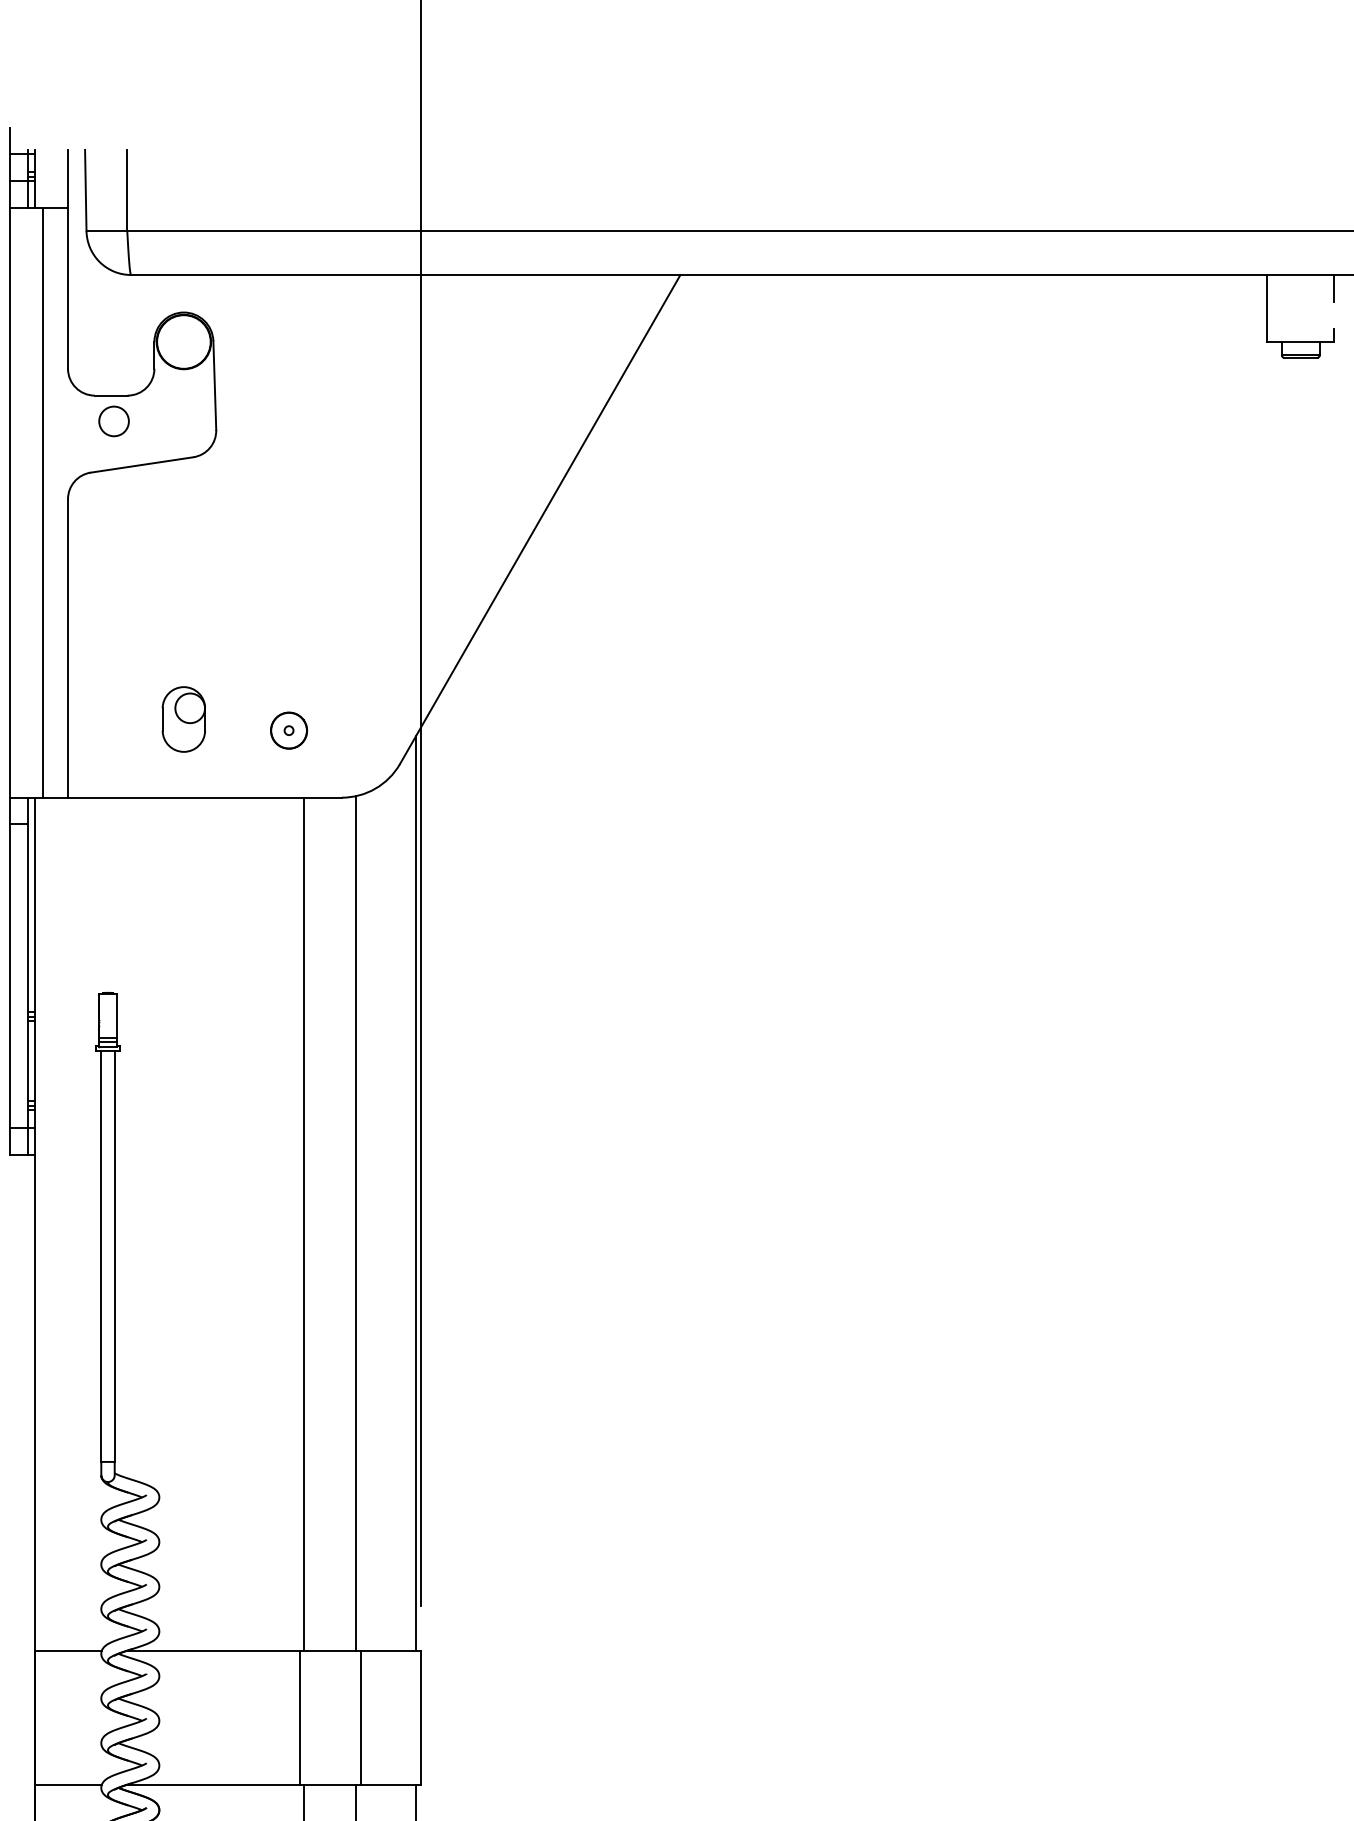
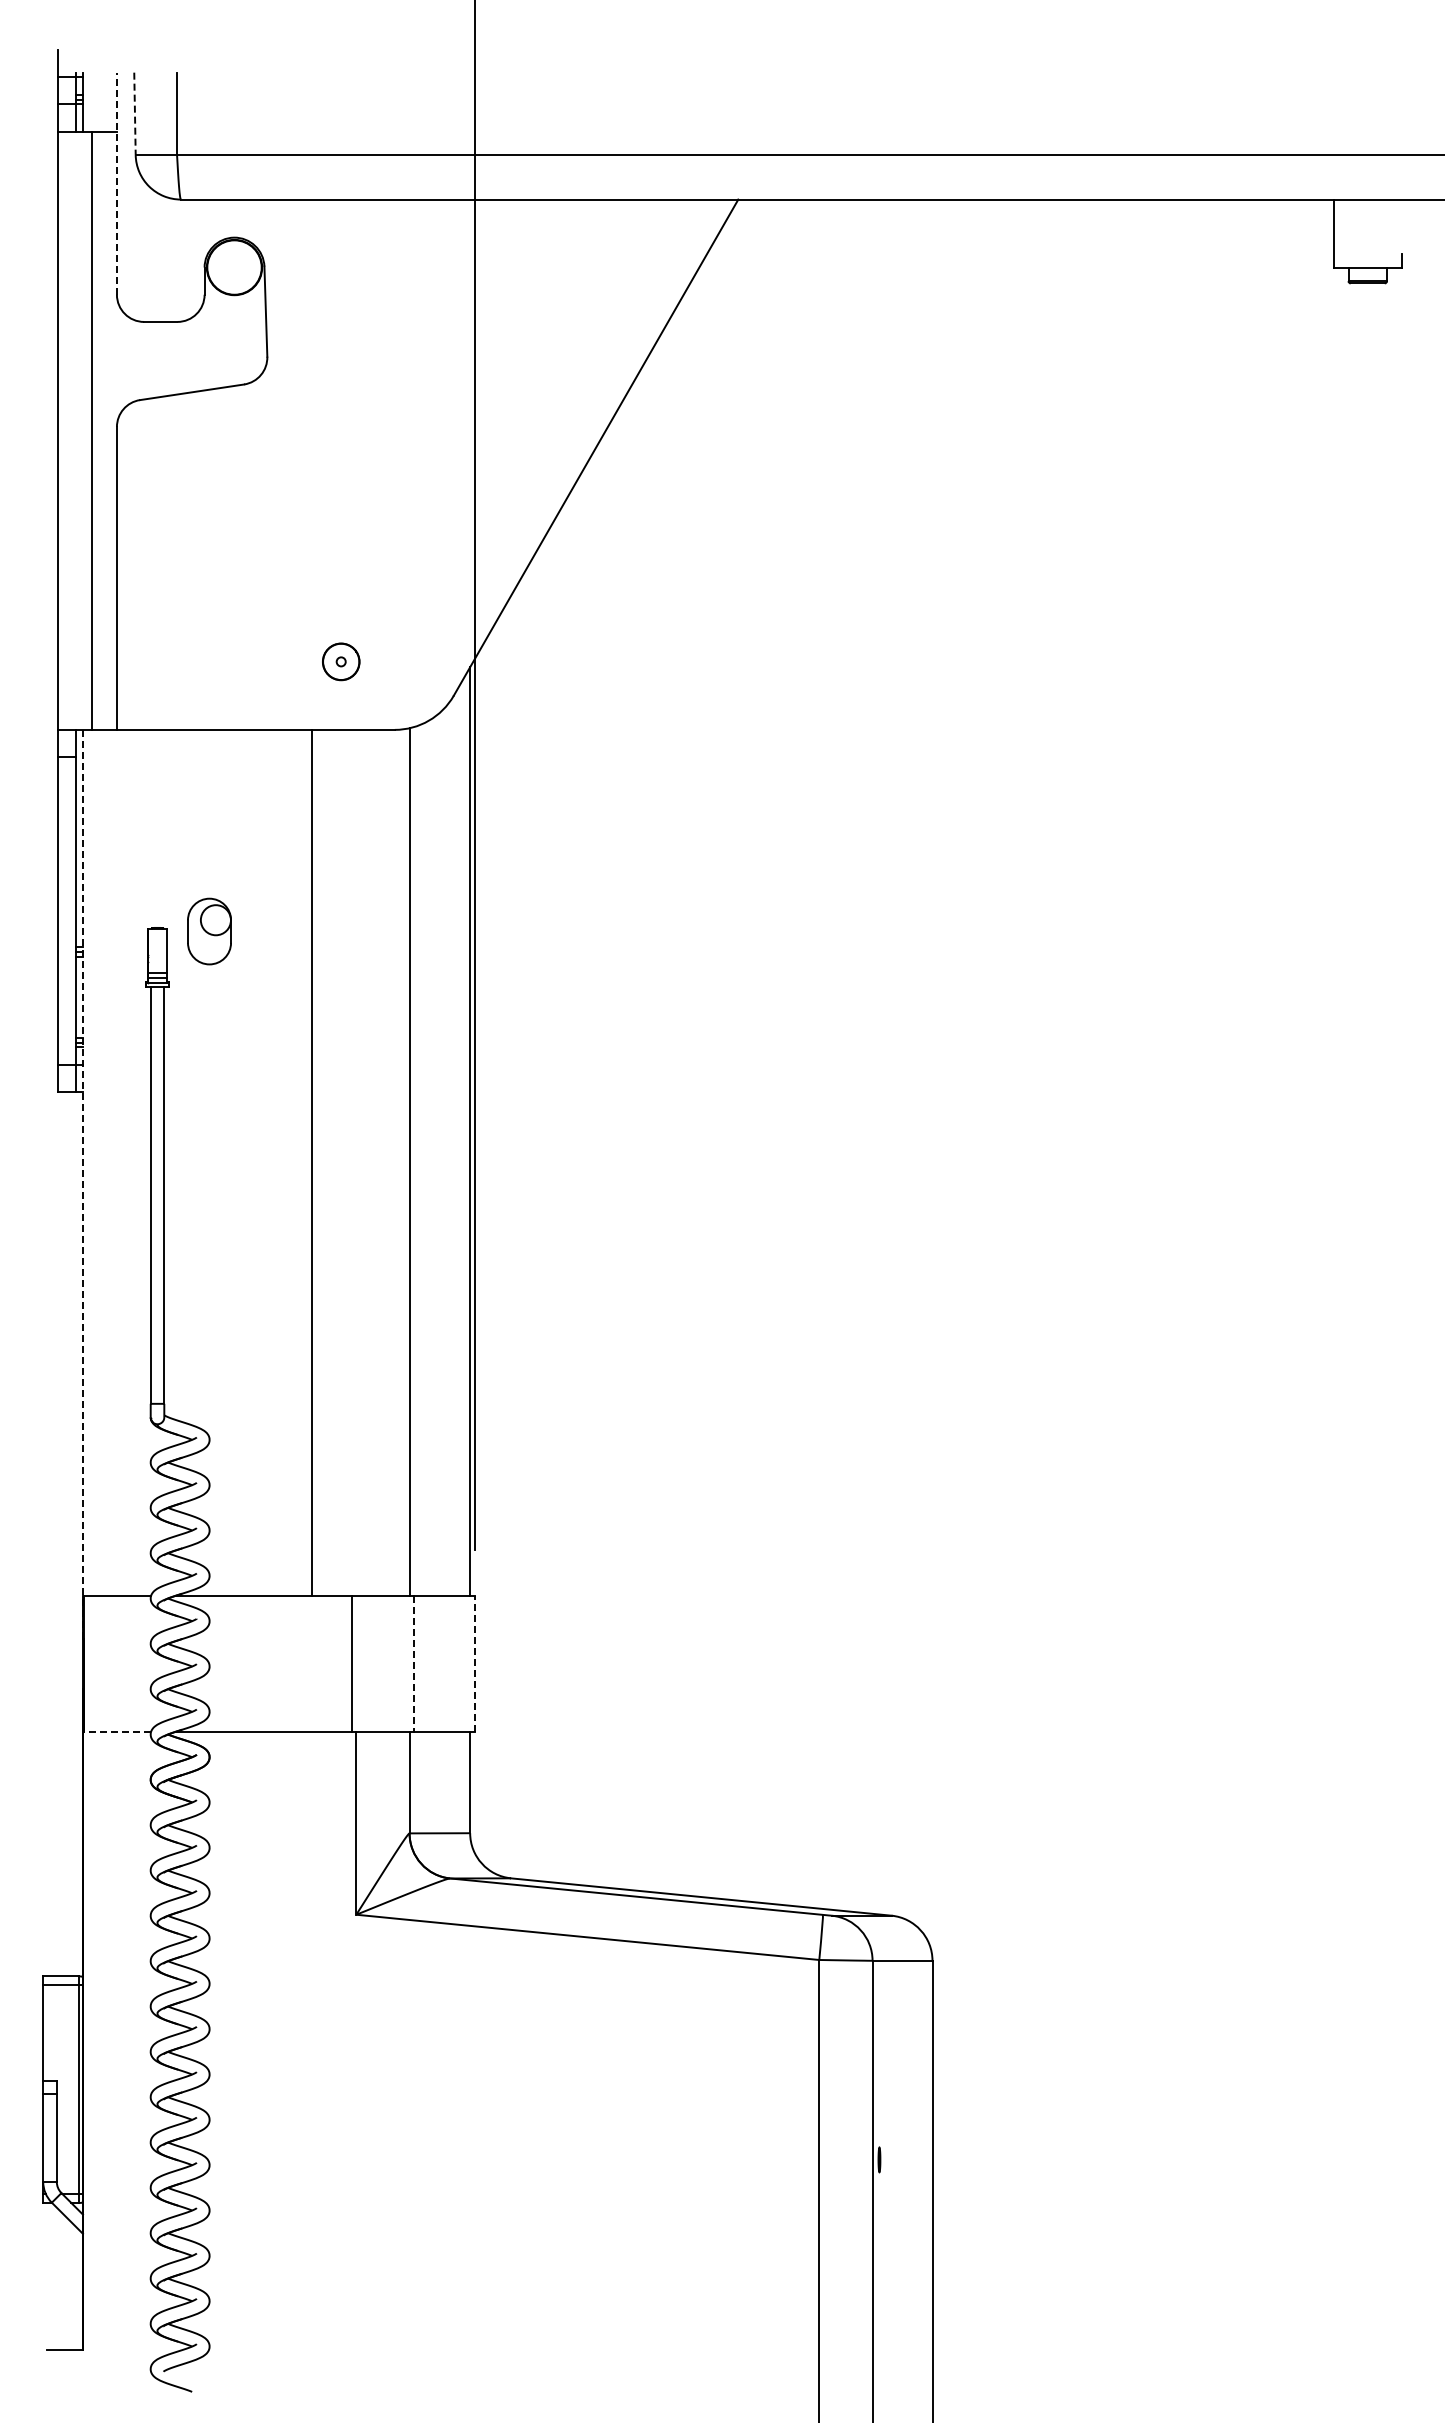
line: (86, 191) -> (135, 114), solid -> dashed
line: (67, 259) -> (116, 183), solid -> dashed
line: (1334, 287) -> (1401, 212), removed
circle: (113, 421) -> (163, 348), removed
part: (183, 719) -> (209, 931), moved
line: (304, 1224) -> (312, 1162), moved
line: (35, 1245) -> (83, 1184), solid -> dashed
line: (361, 1717) -> (414, 1663), solid -> dashed
line: (420, 1717) -> (474, 1663), solid -> dashed
line: (68, 1784) -> (117, 1731), solid -> dashed

